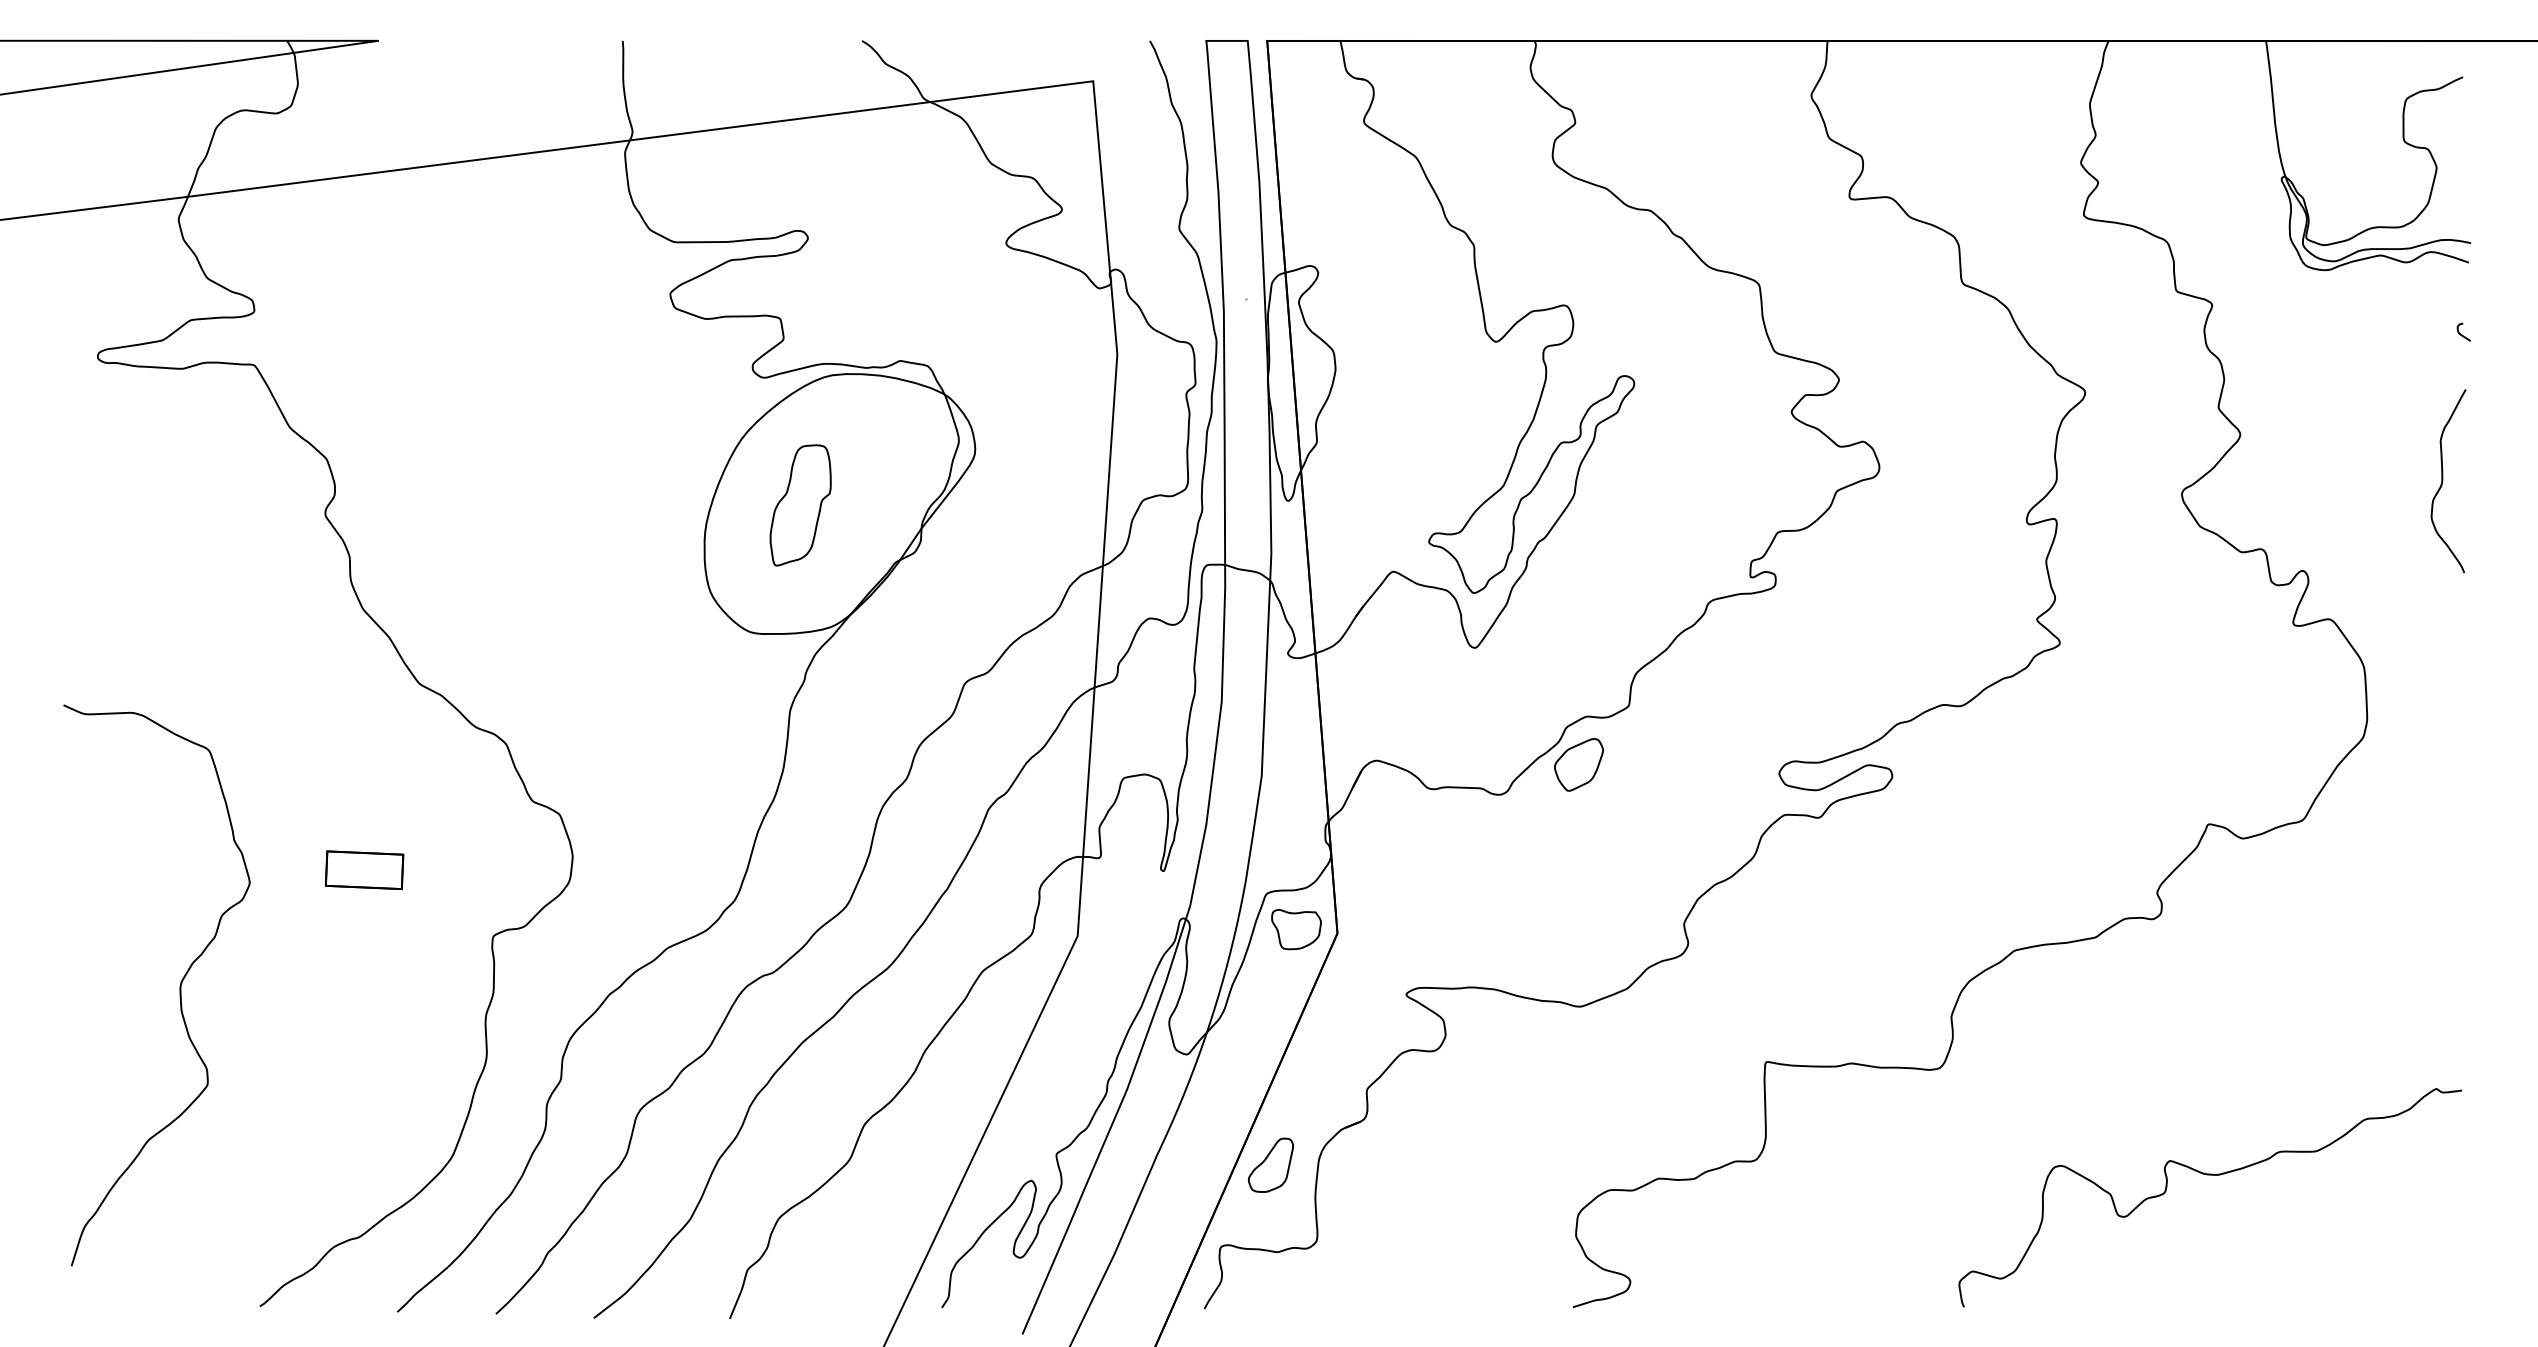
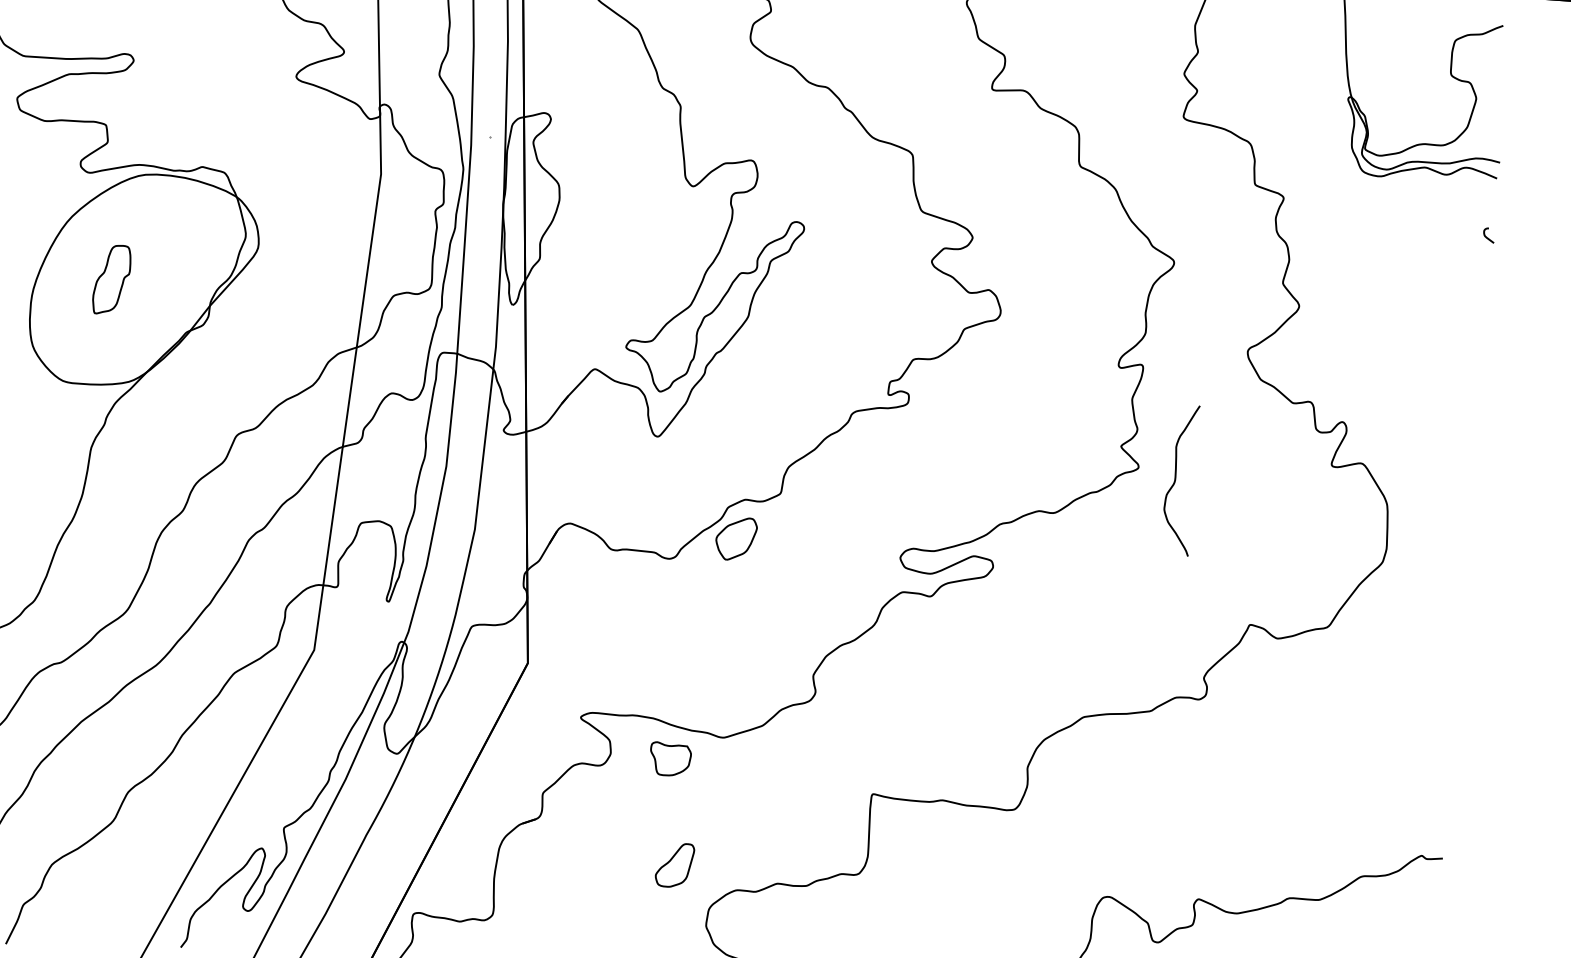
curve: (2443, 481) -> (1176, 480), moved
part: (800, 505) -> (111, 279), size x0.7
part: (1296, 929) -> (670, 759), moved
part: (1270, 1164) -> (674, 864), moved

